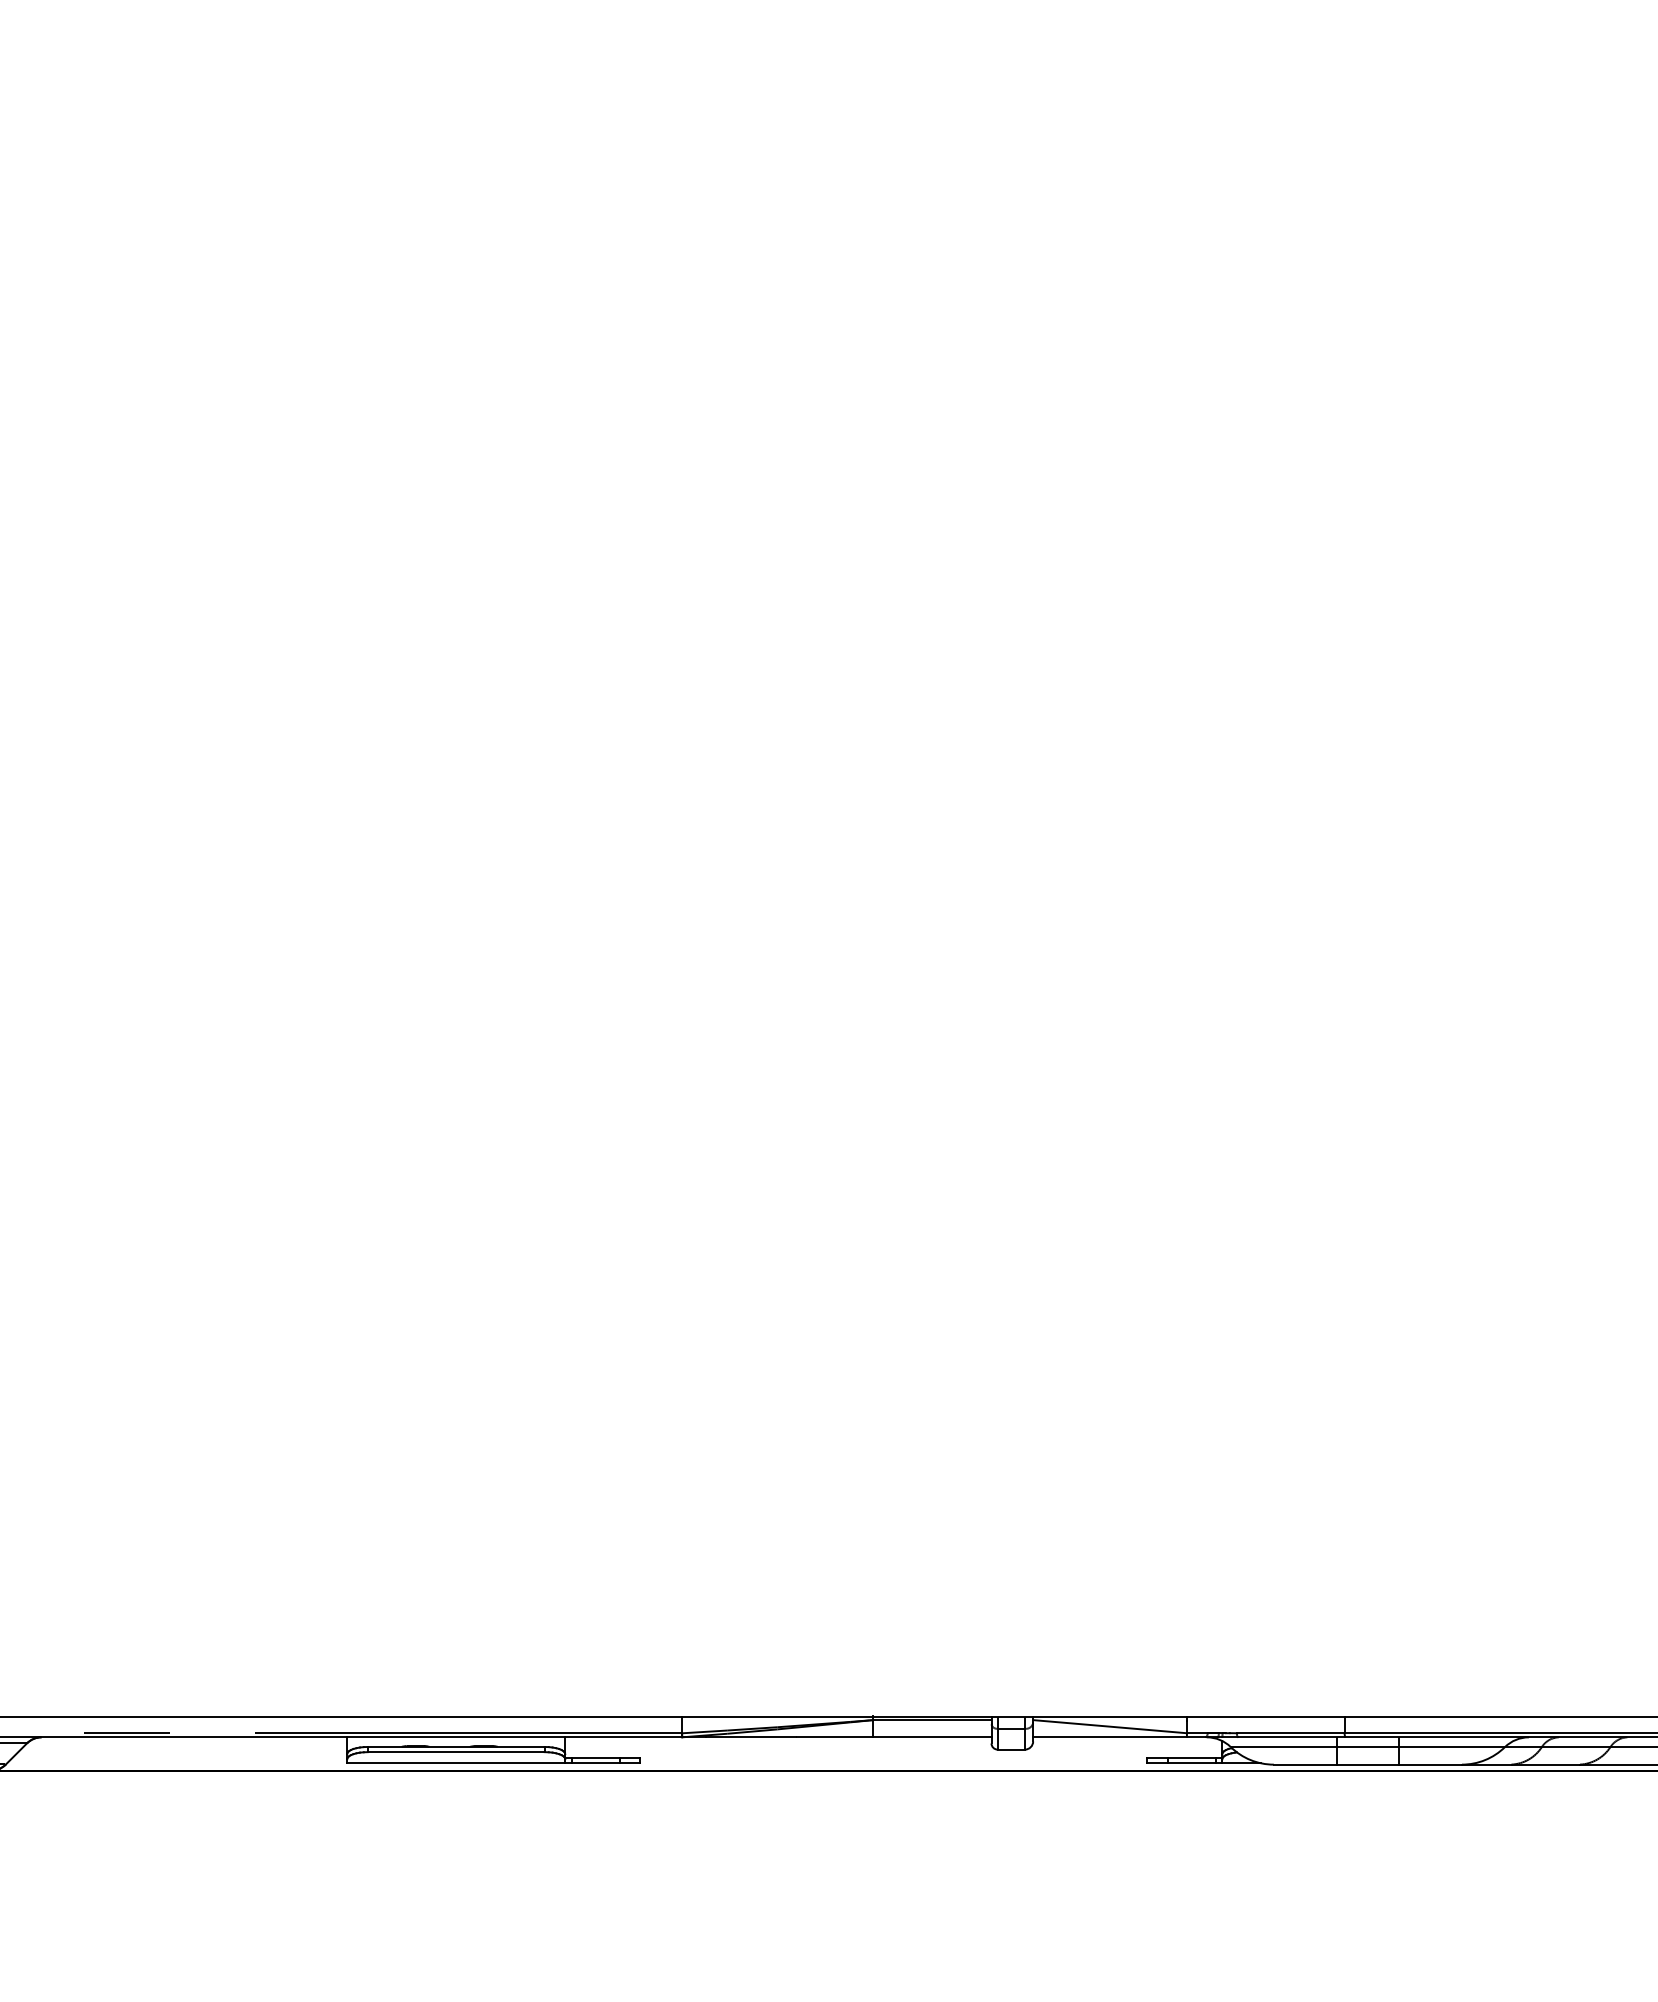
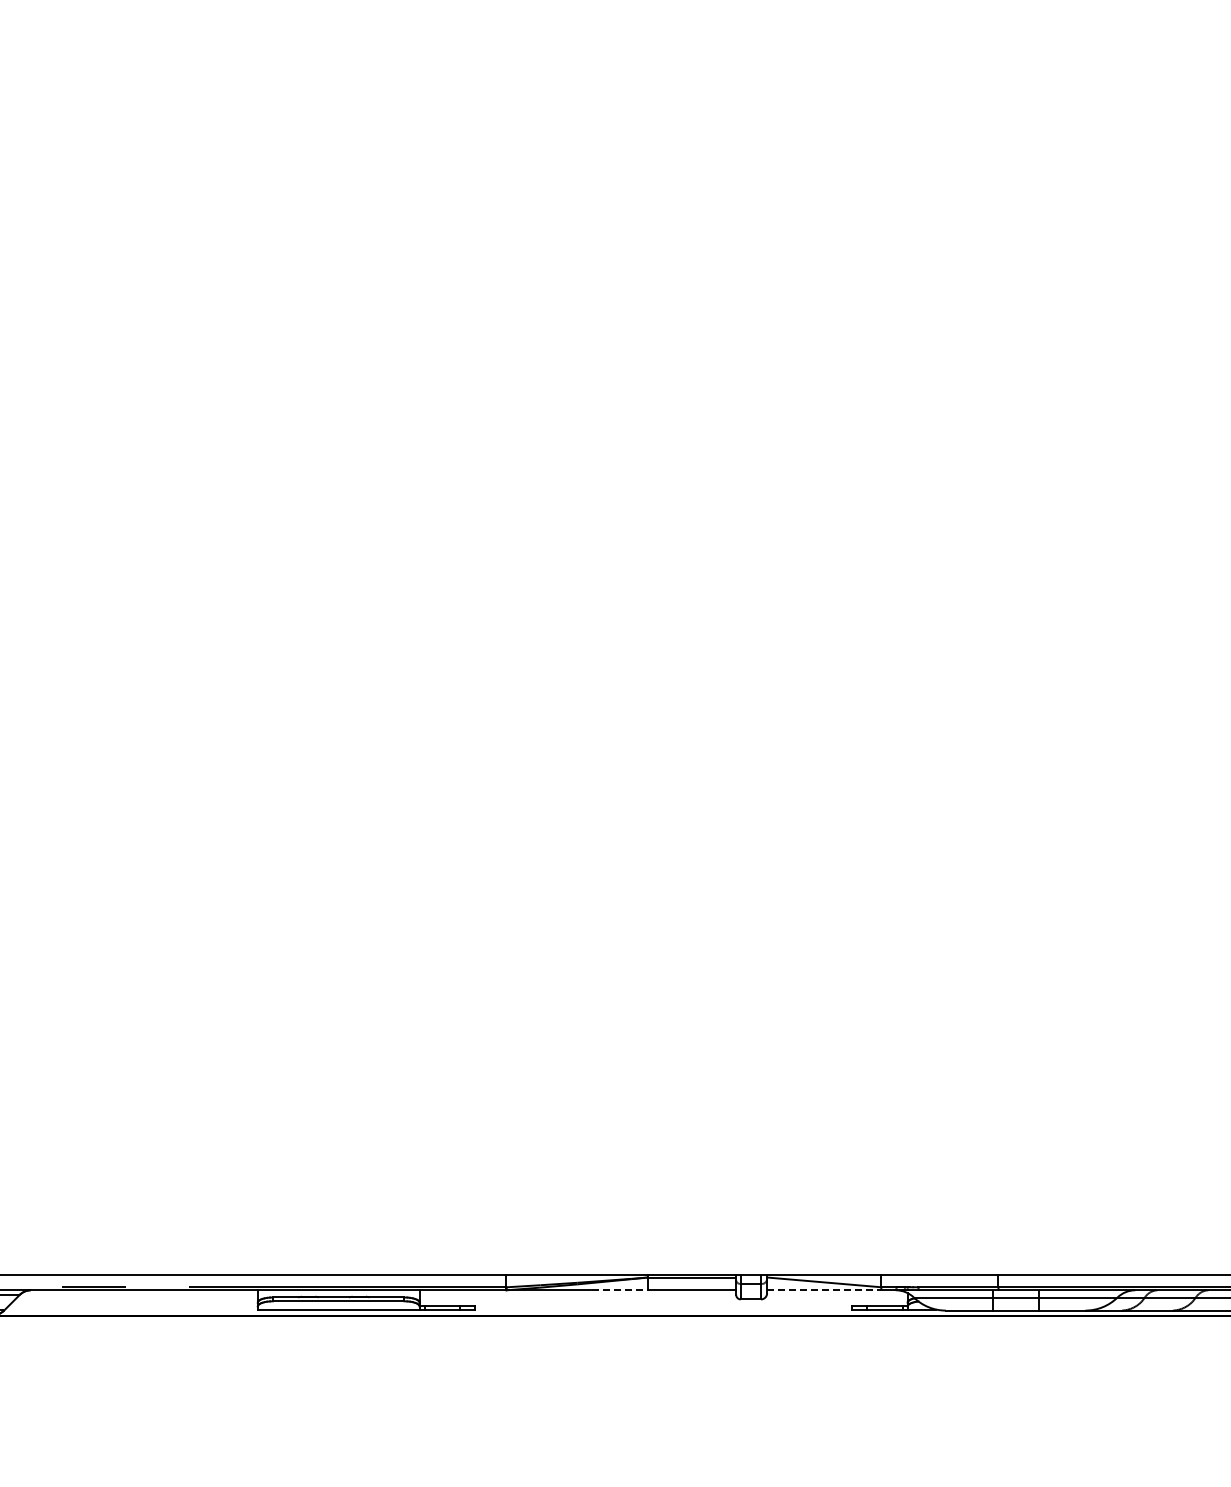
line: (835, 1737) -> (620, 1290), solid -> dashed
line: (1110, 1737) -> (824, 1290), solid -> dashed

